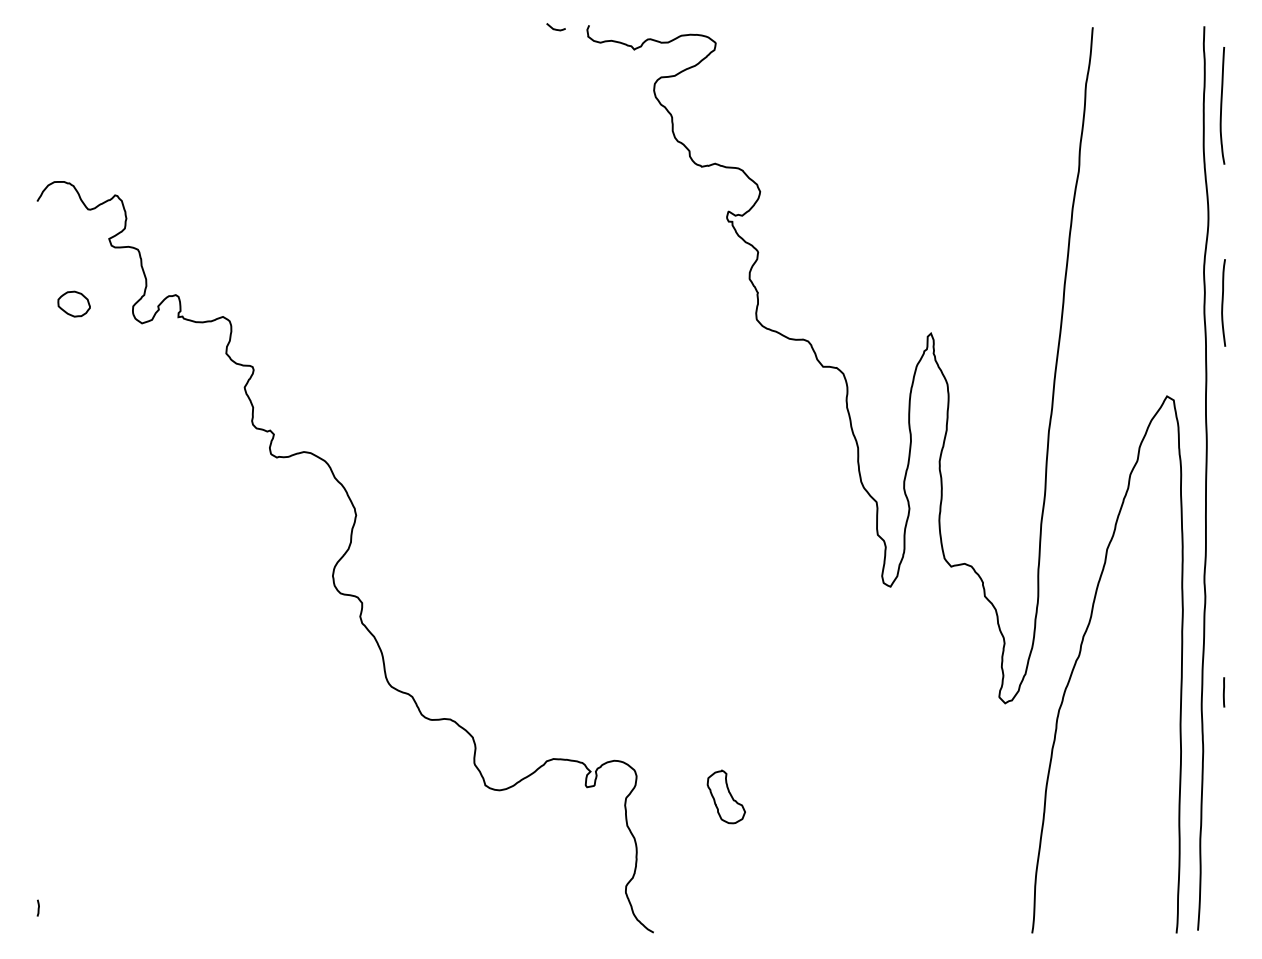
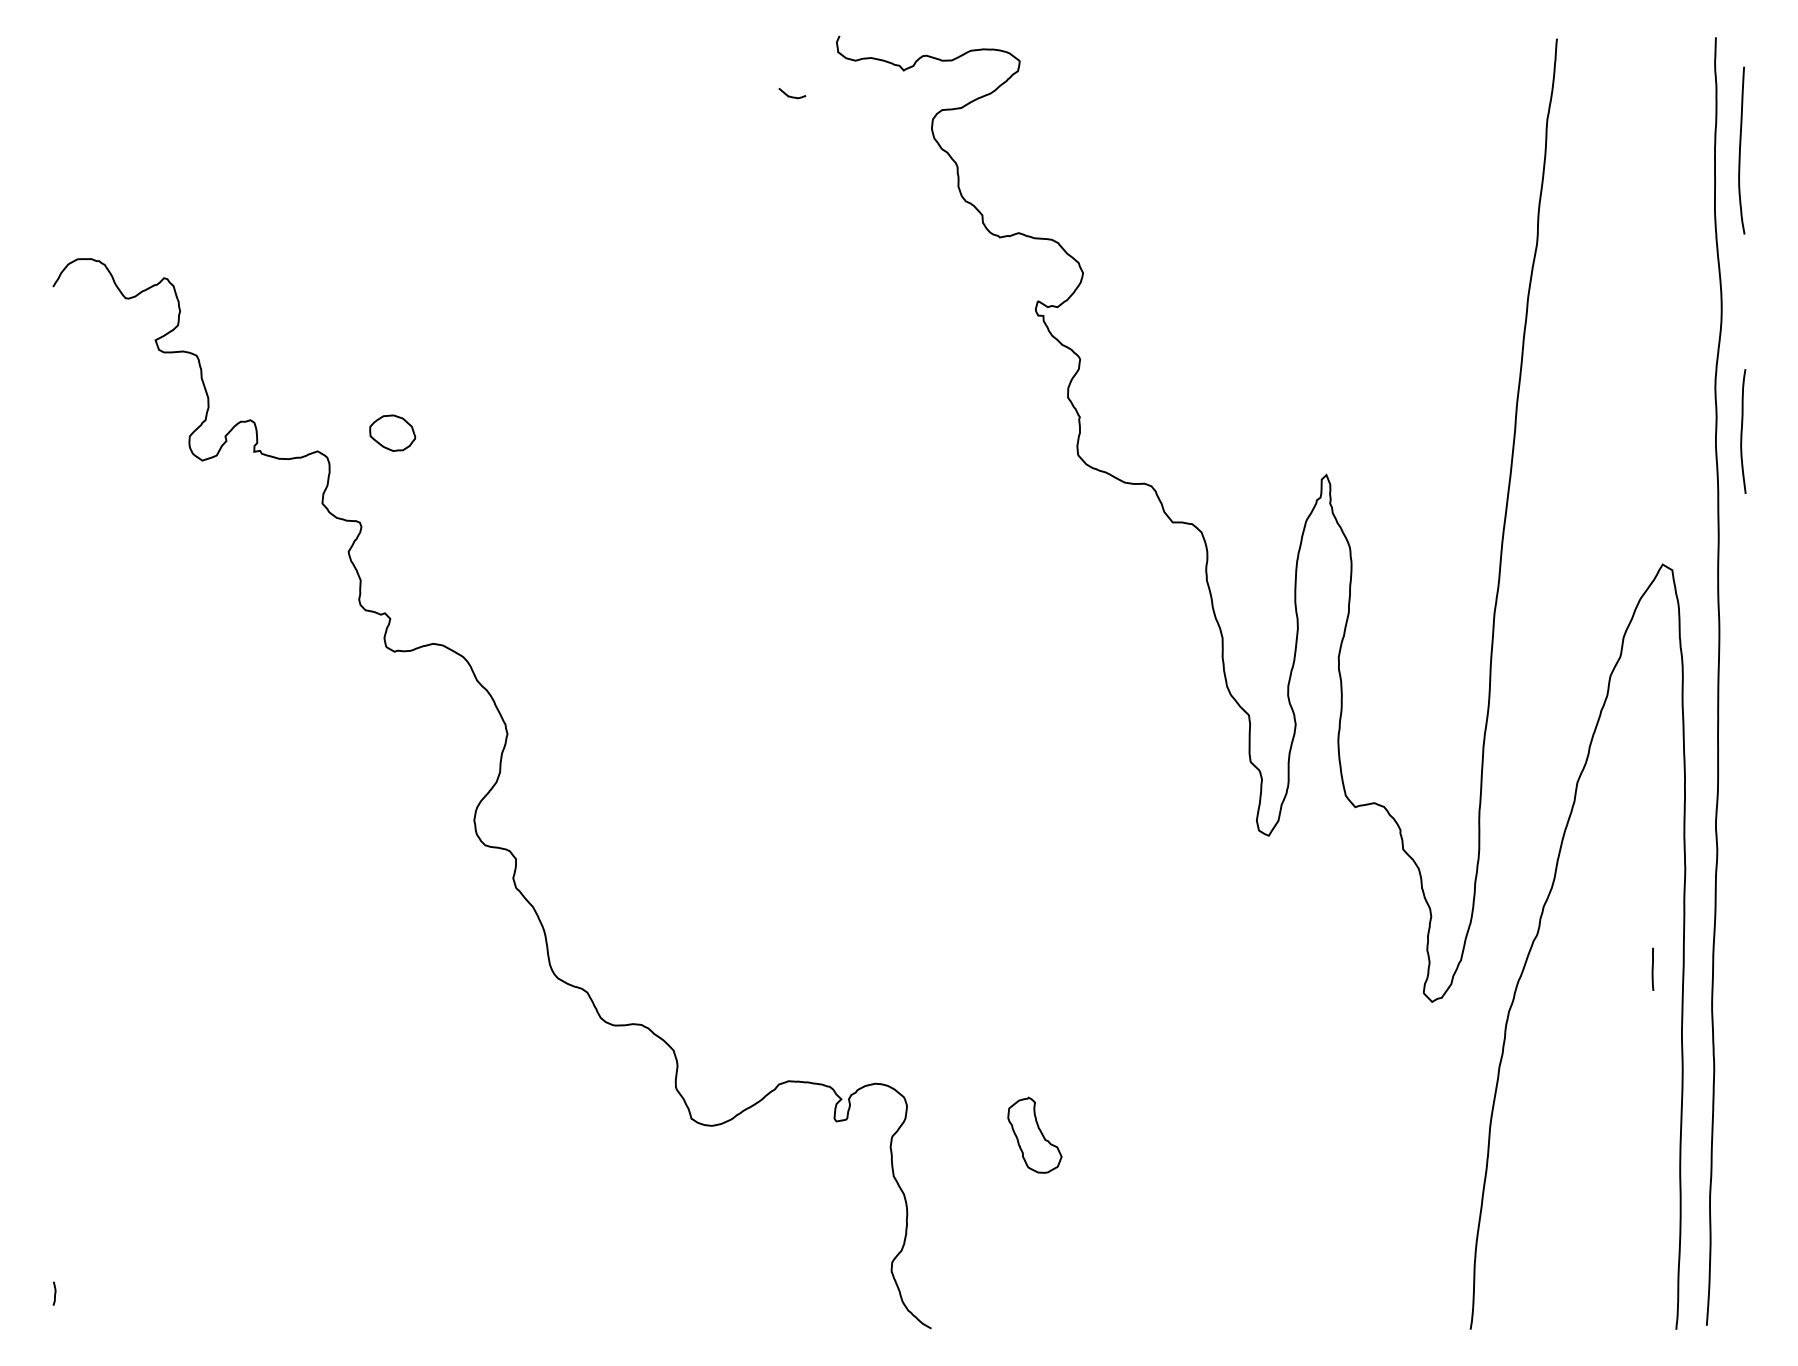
curve: (554, 28) -> (790, 95), moved
part: (74, 303) -> (392, 432), moved
line: (1223, 691) -> (1652, 968), moved

